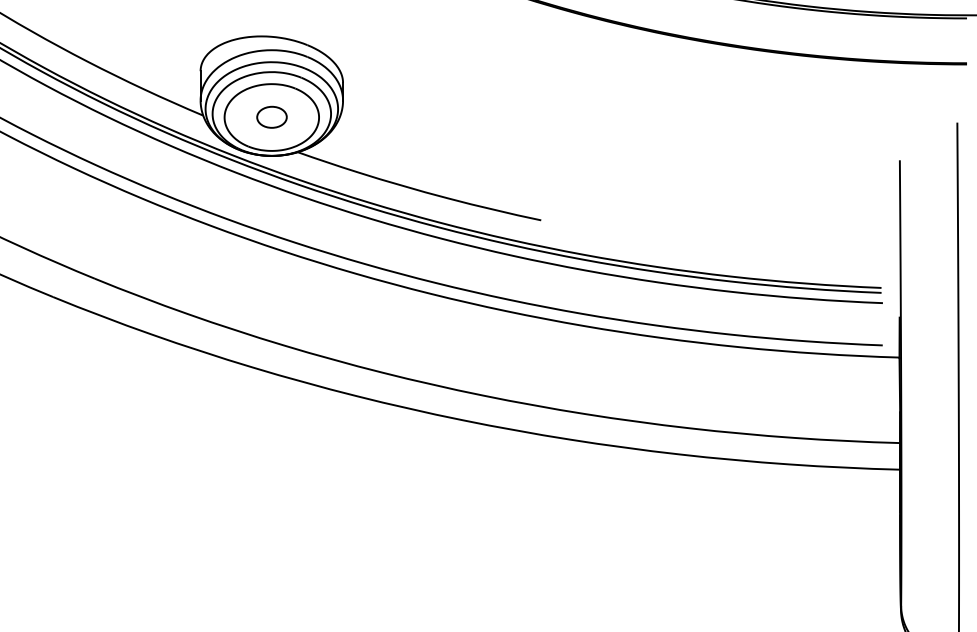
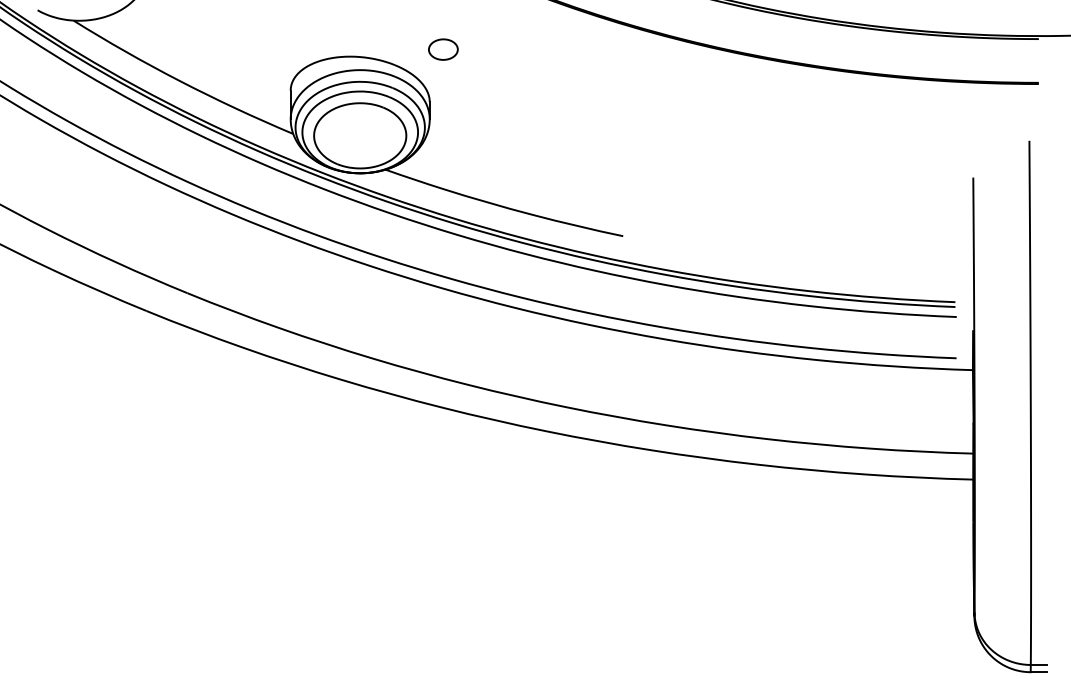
part: (272, 117) -> (443, 49), moved

